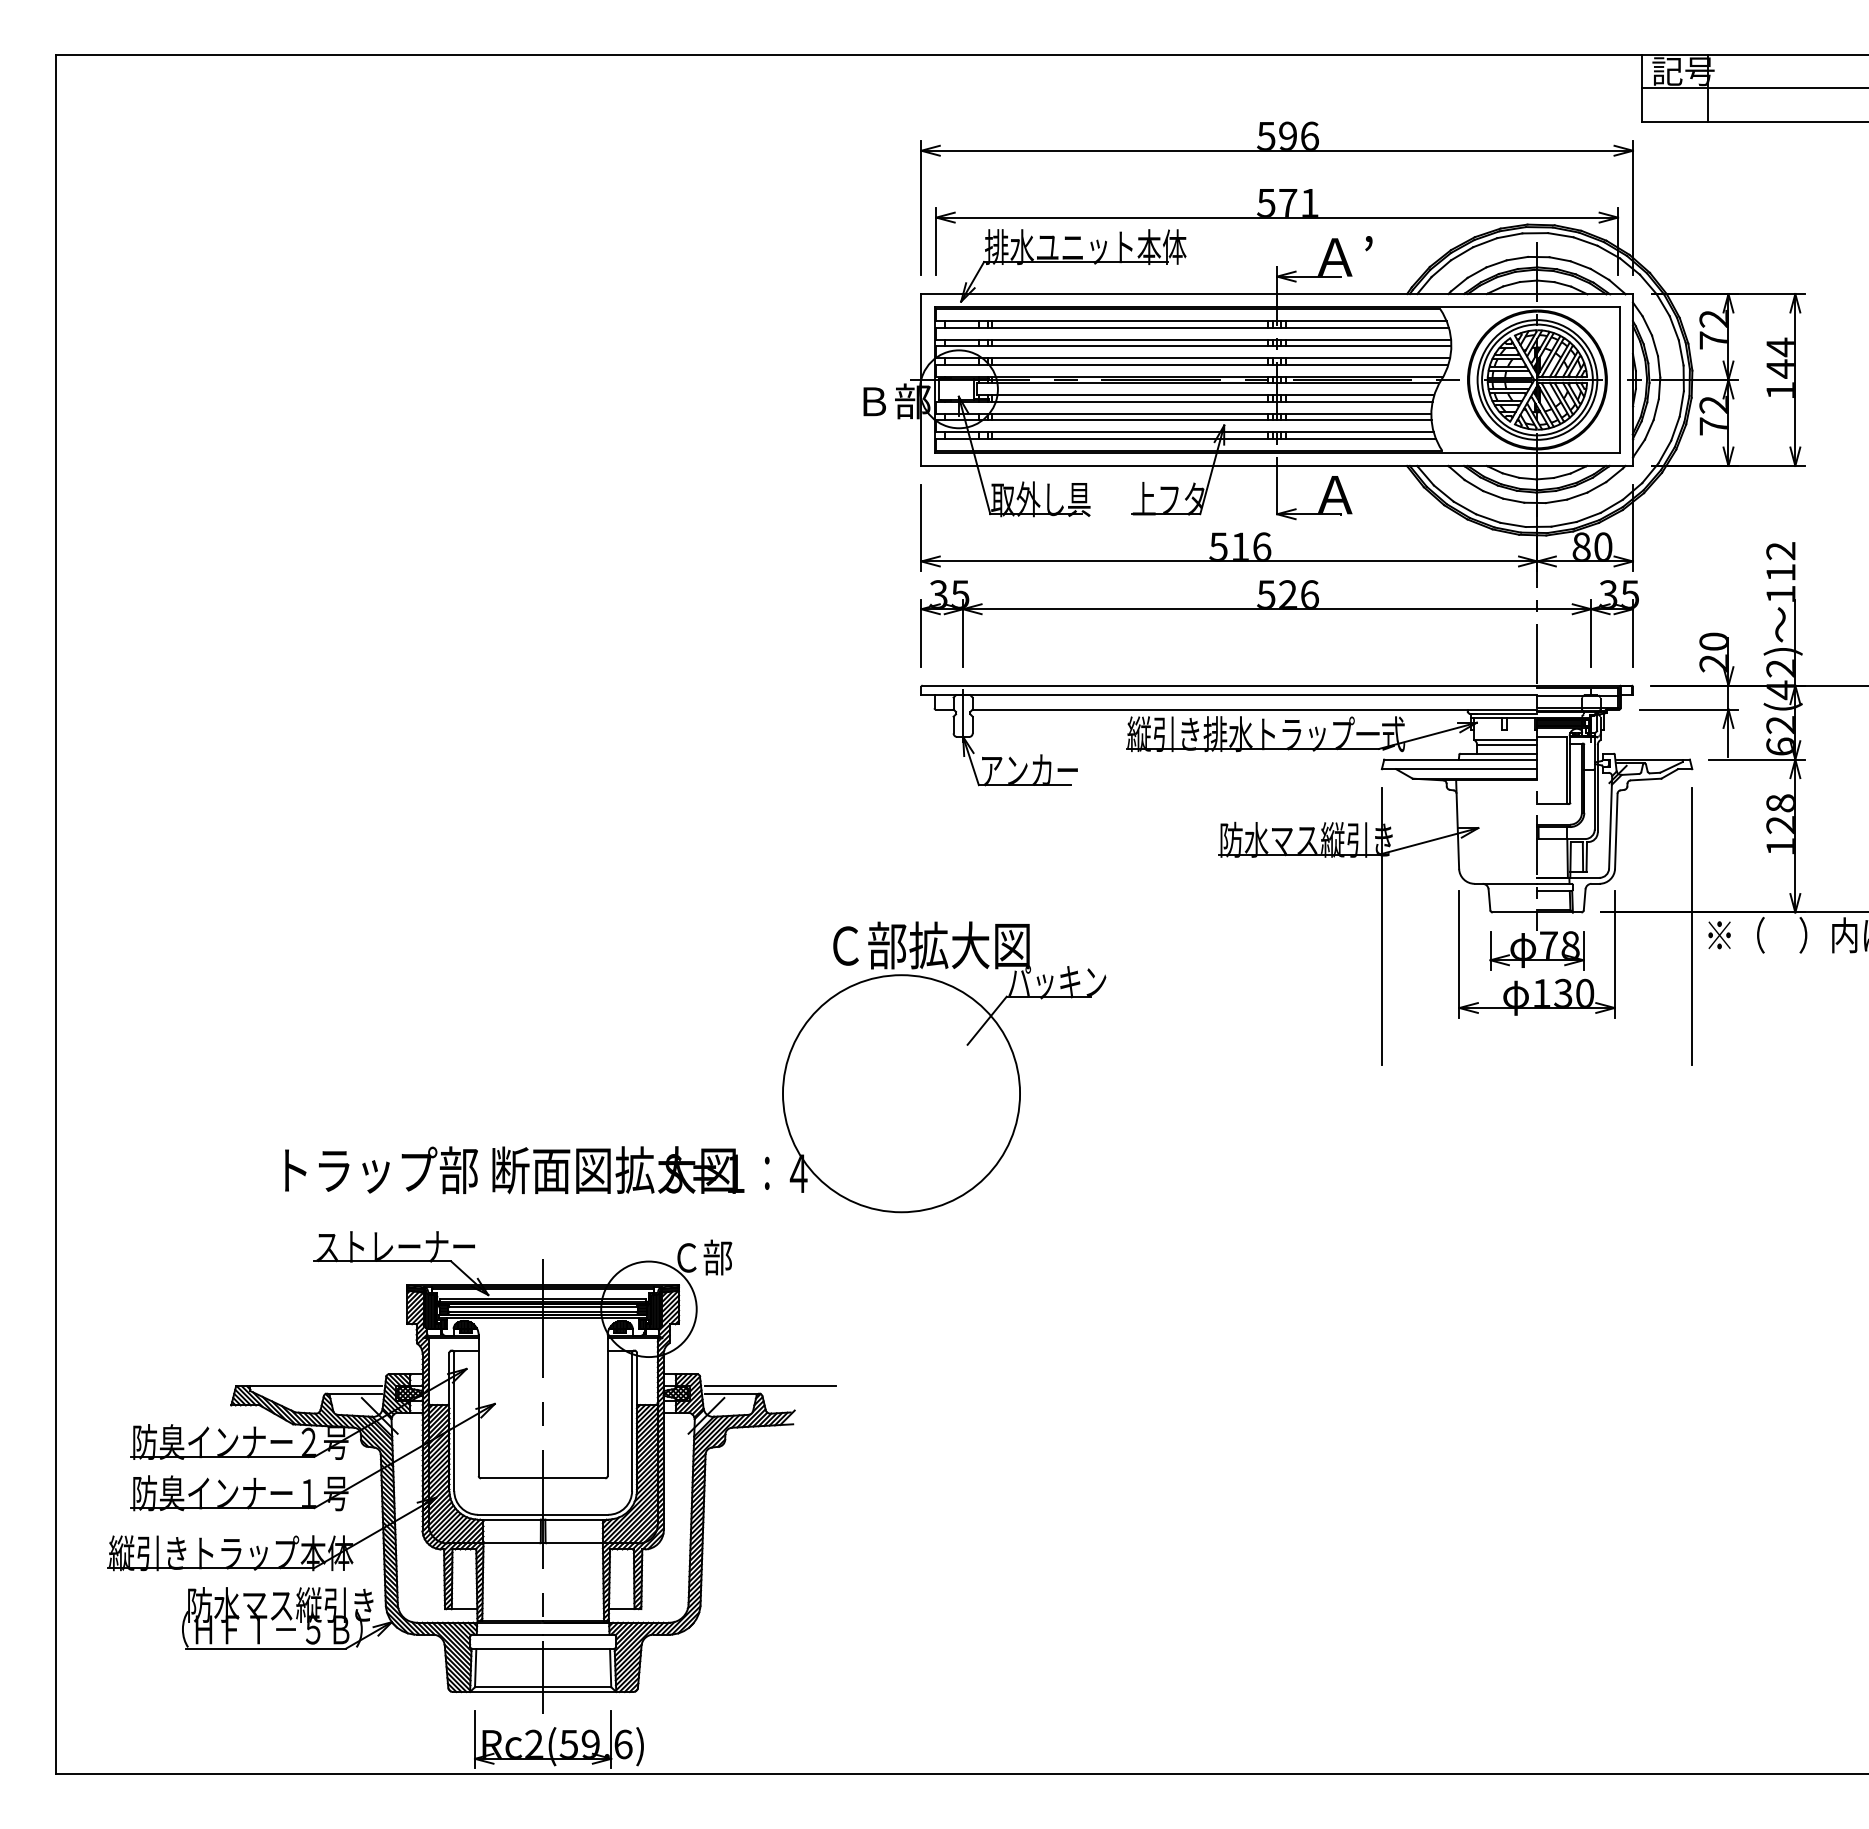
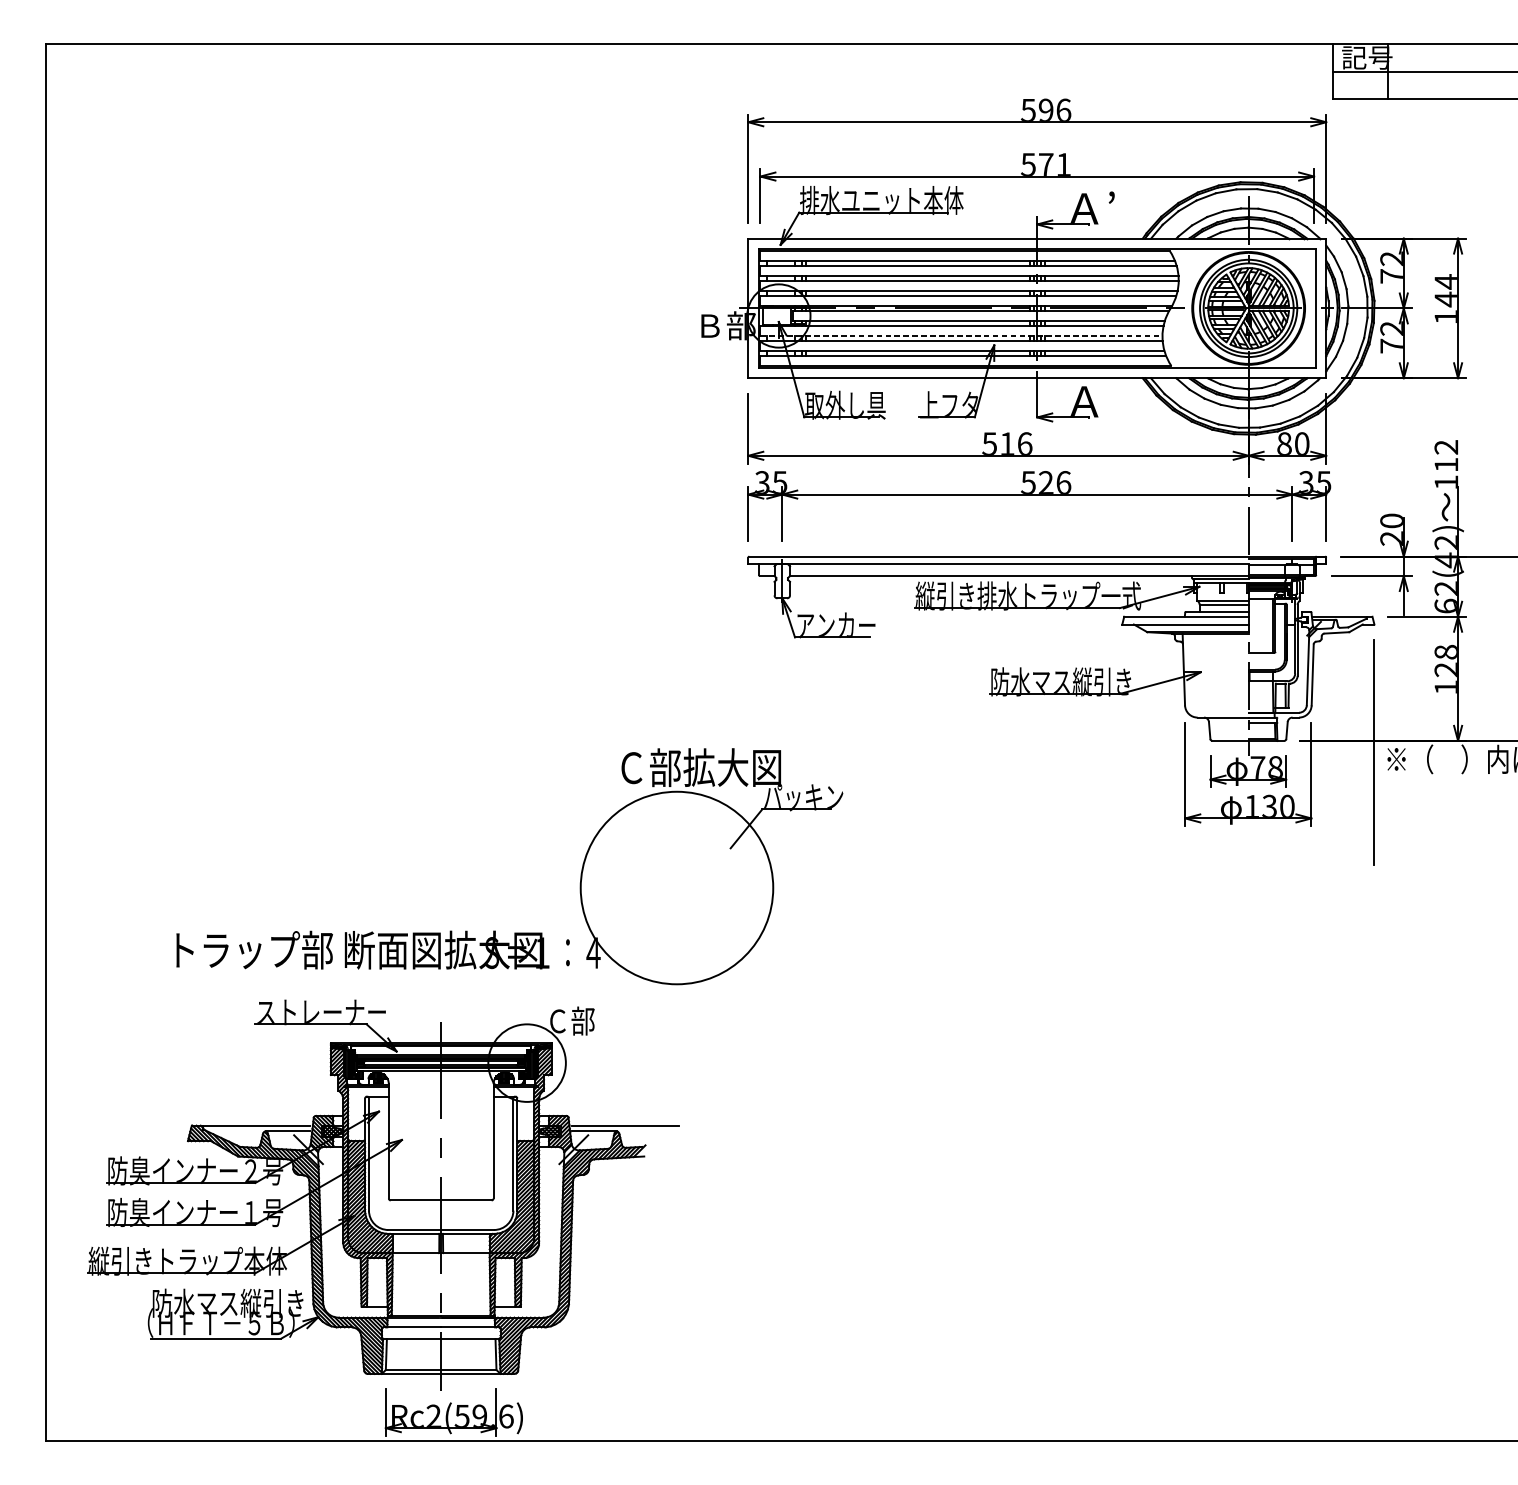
line: (1183, 413) -> (961, 335), solid -> dashed
line: (1381, 926) -> (1122, 752), removed
part: (678, 1146) -> (495, 930), moved

